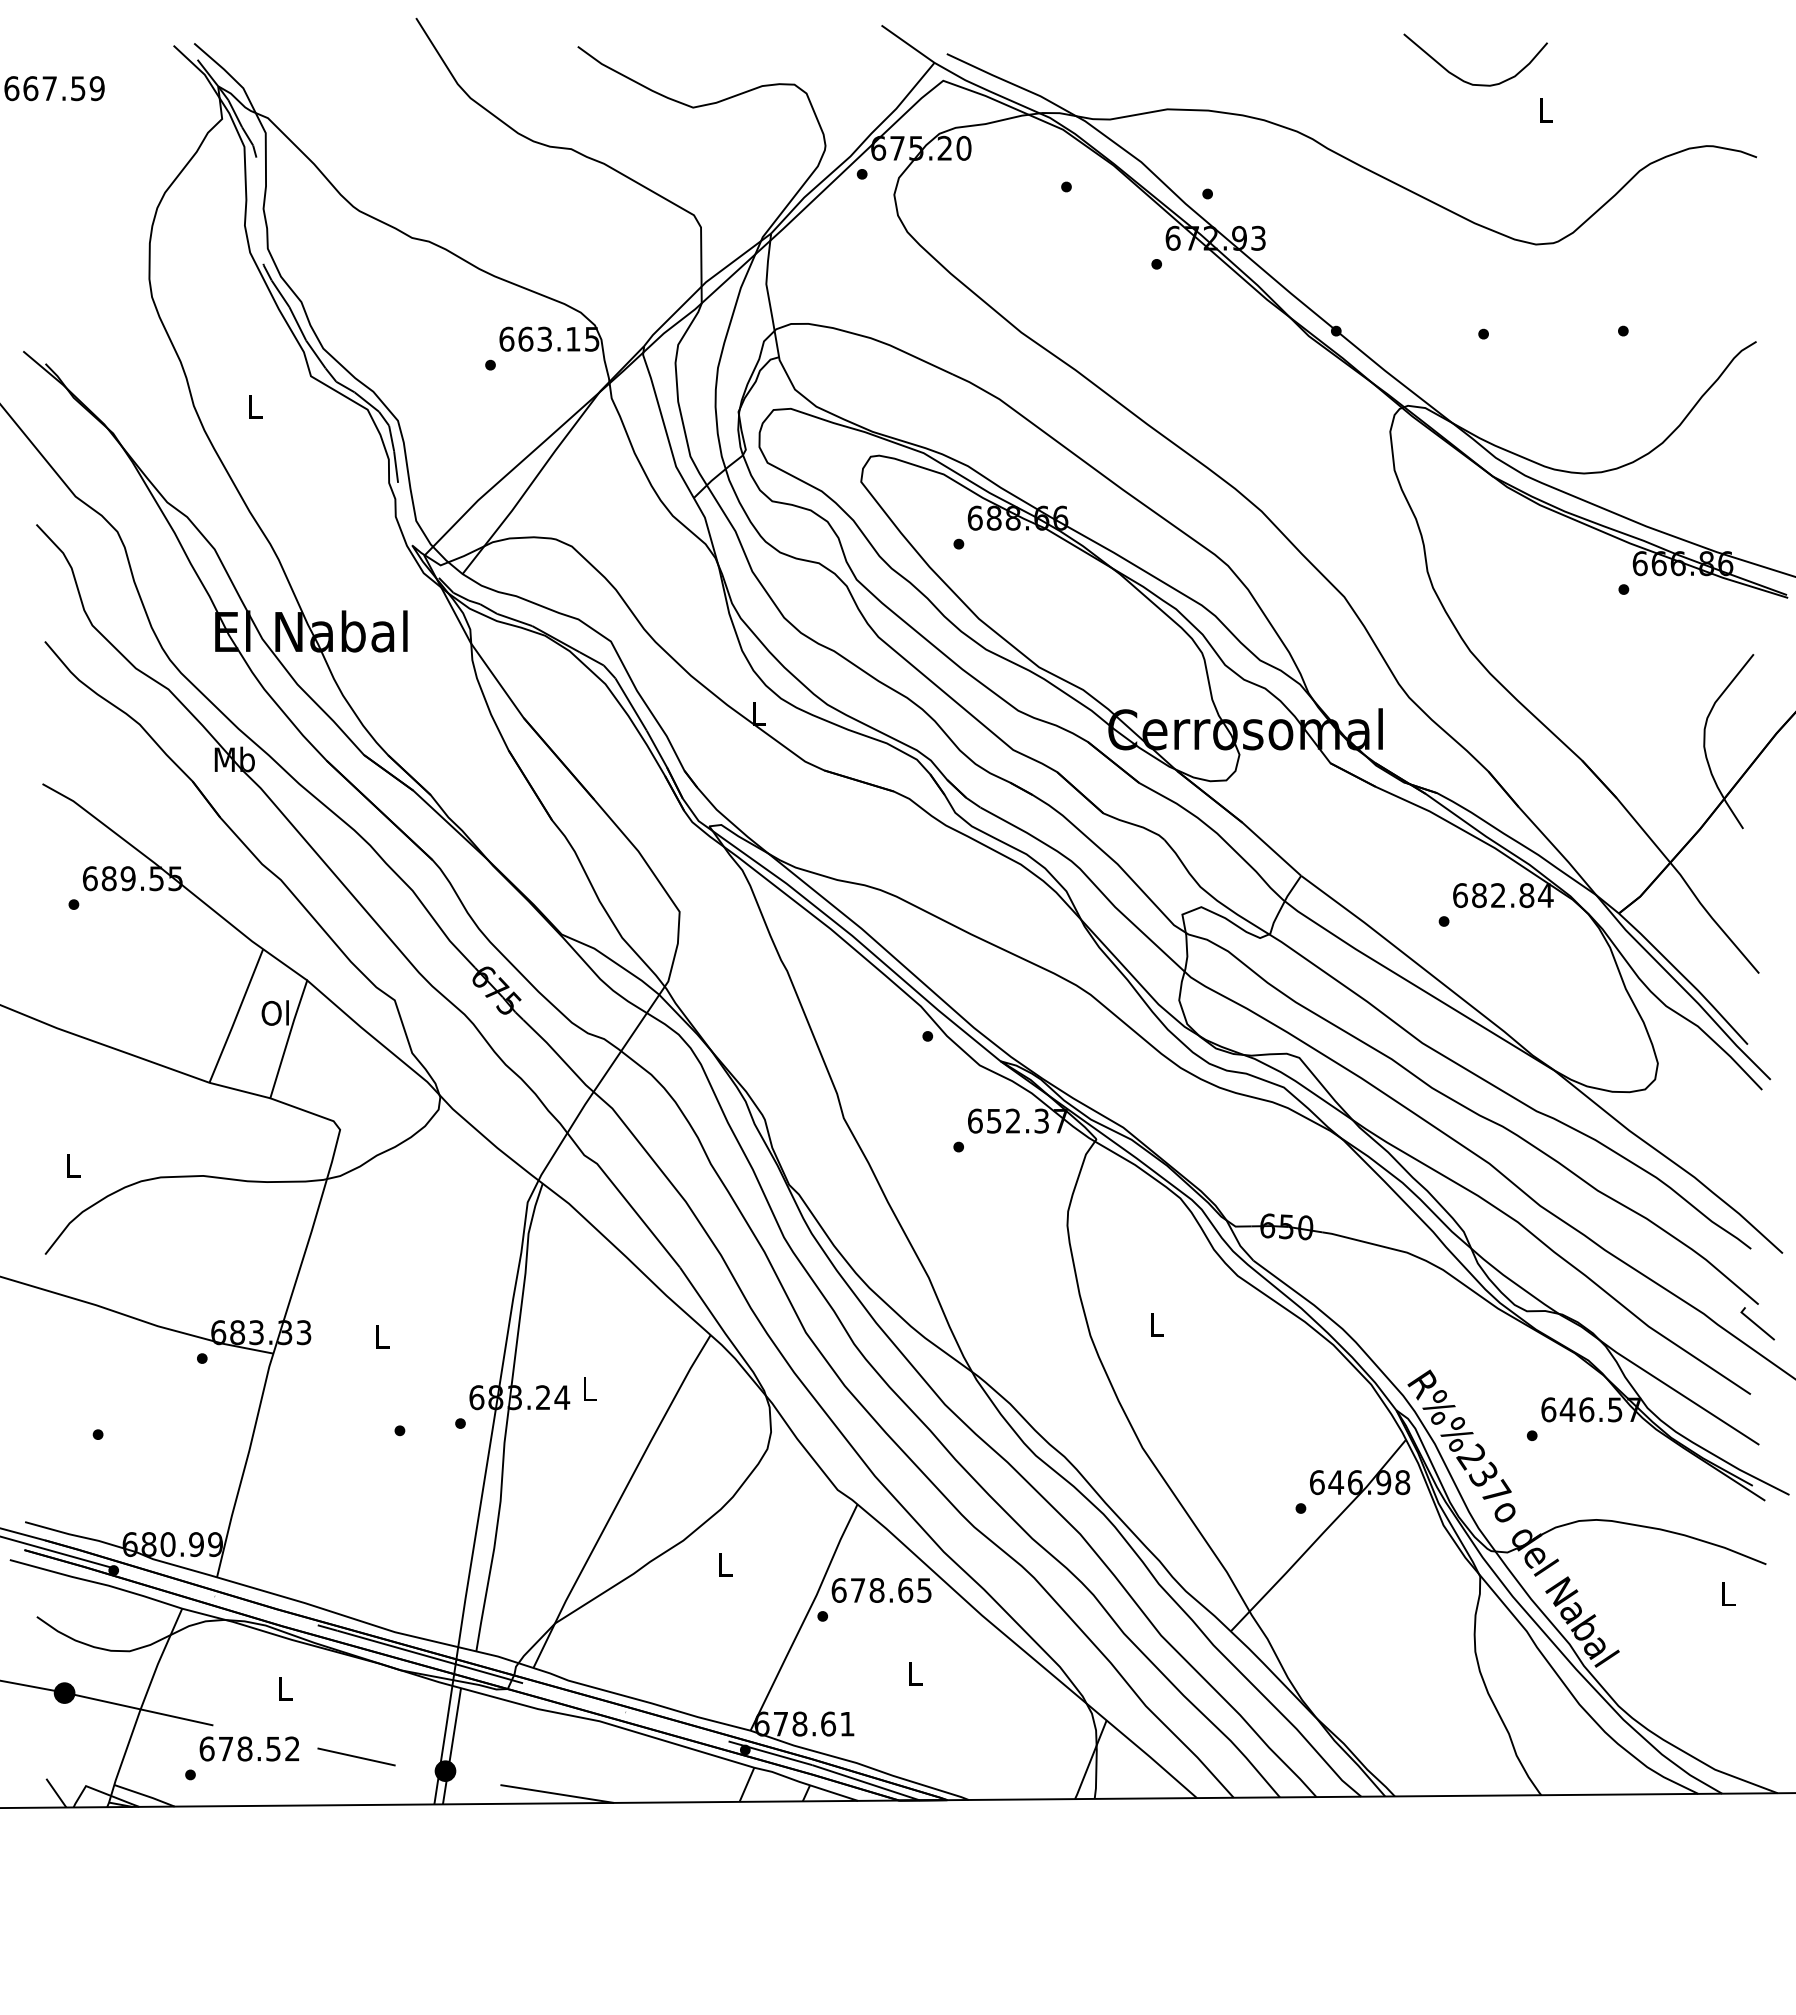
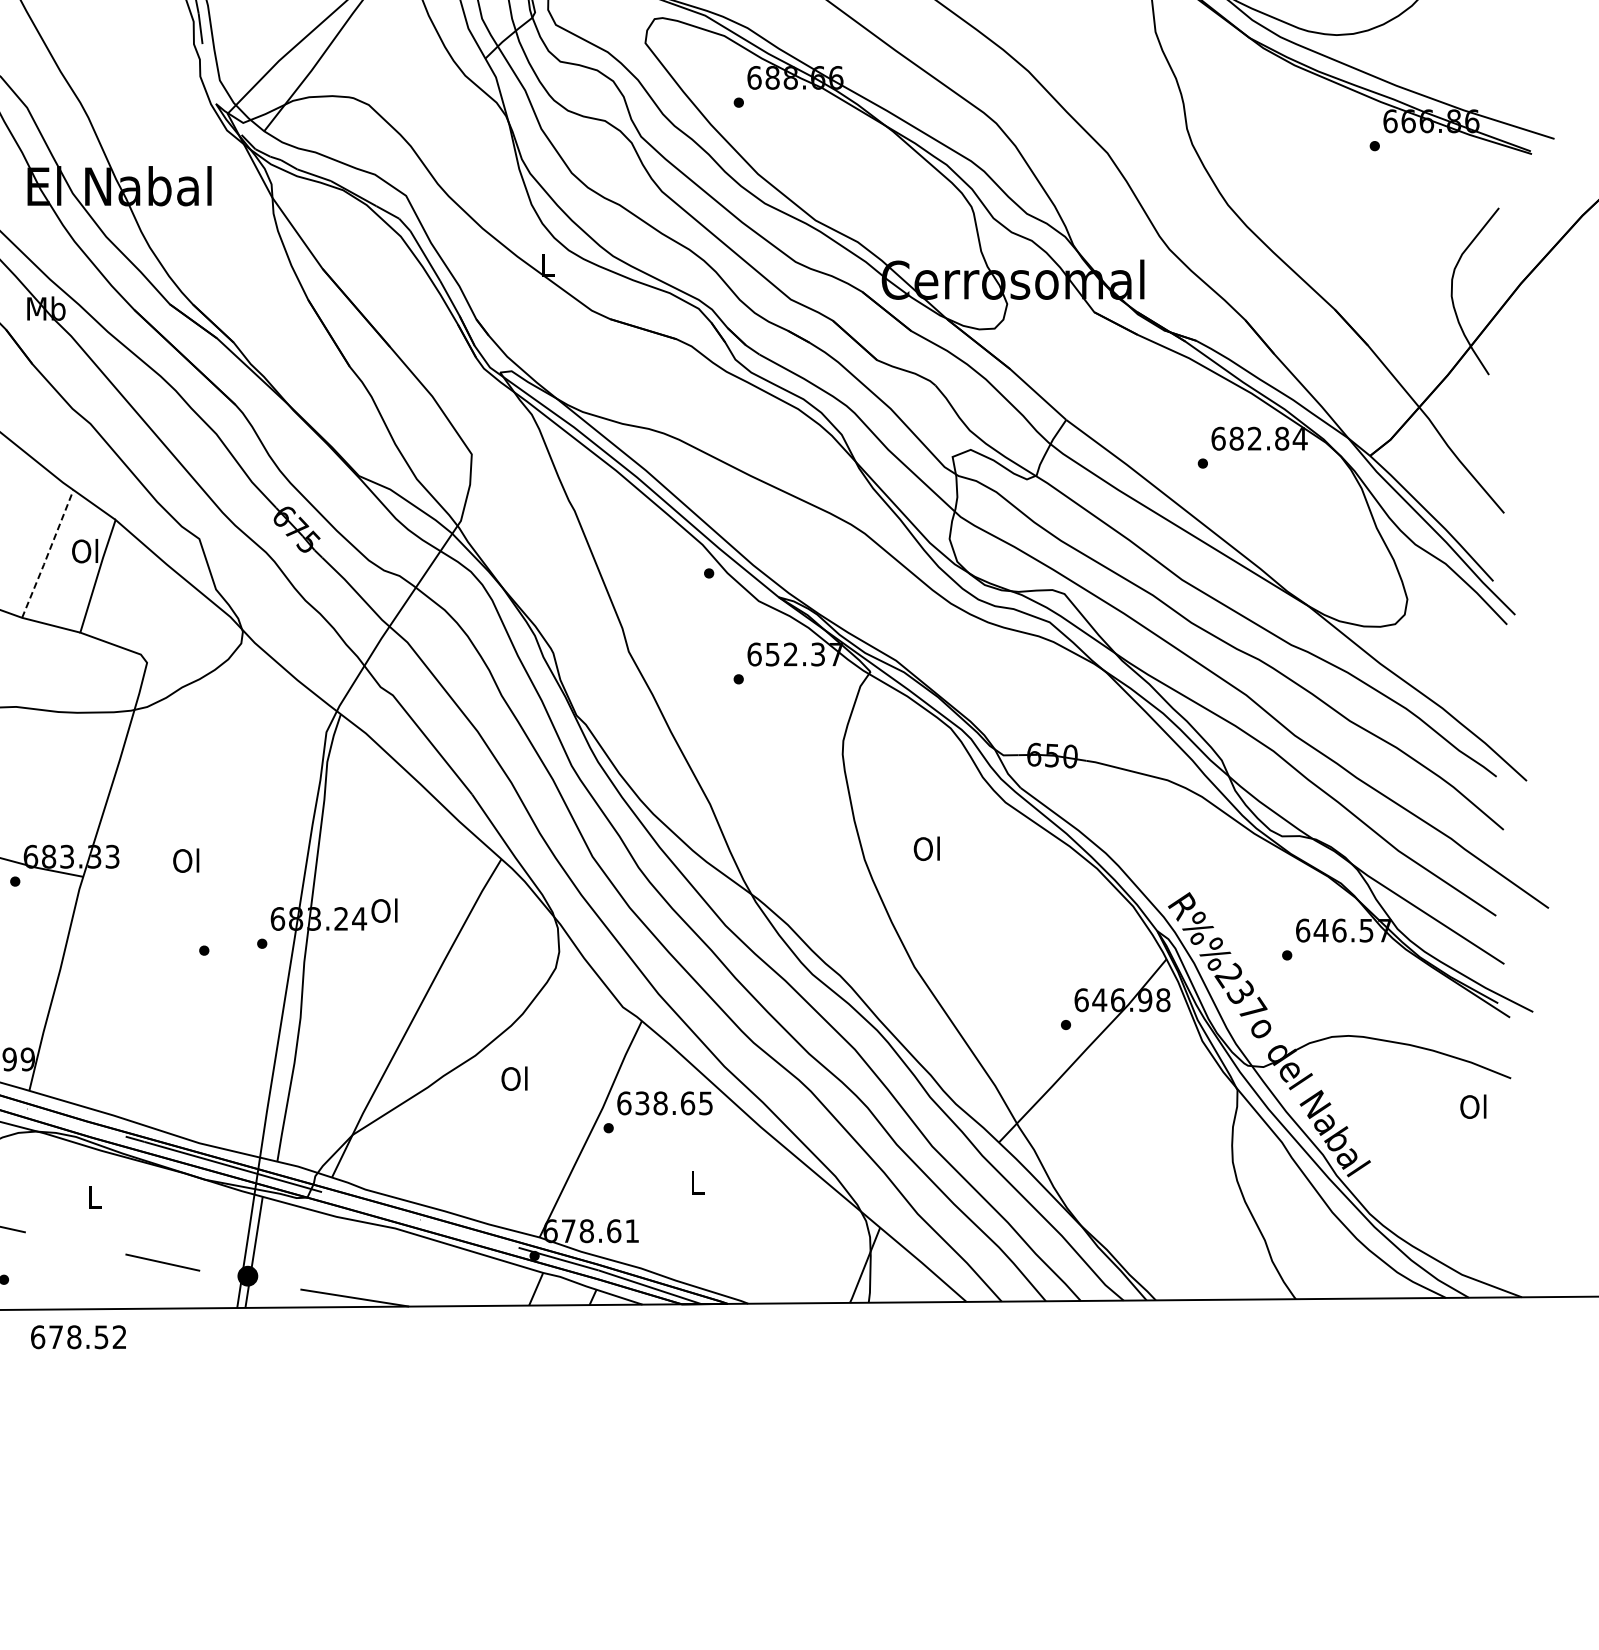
line: (236, 1016) -> (47, 554), solid -> dashed
line: (1756, 1323) -> (1501, 848), removed
text: (1155, 1324) -> (926, 849), L -> Ol
text: (380, 1336) -> (185, 860), L -> Ol
text: (587, 1388) -> (383, 910), L -> Ol
text: (723, 1564) -> (513, 1078), L -> Ol
text: (858, 1590) -> (642, 1103), 678.65 -> 638.65
text: (1726, 1593) -> (1473, 1106), L -> Ol
text: (249, 1748) -> (78, 1336), moved

